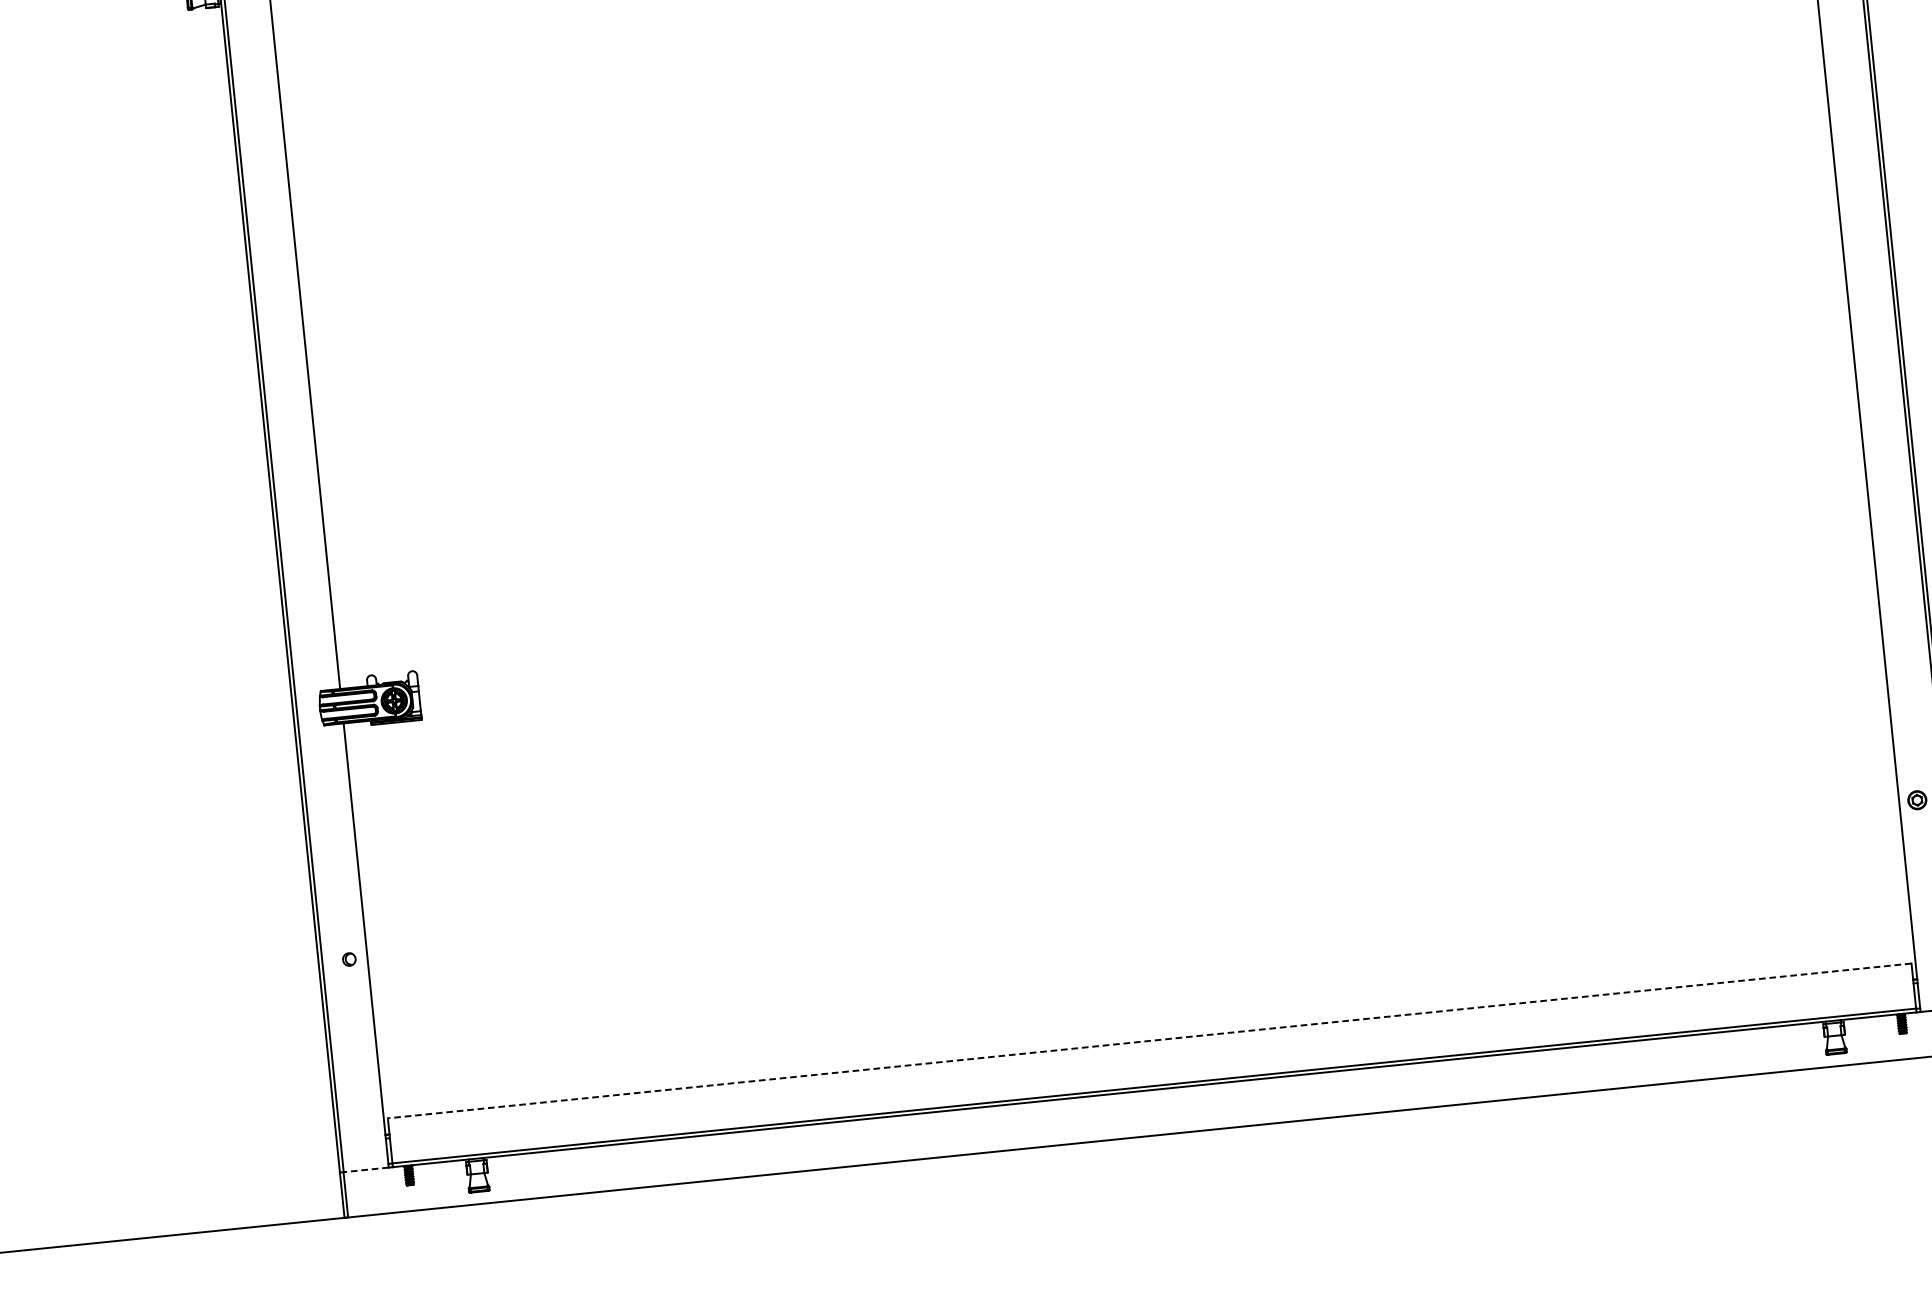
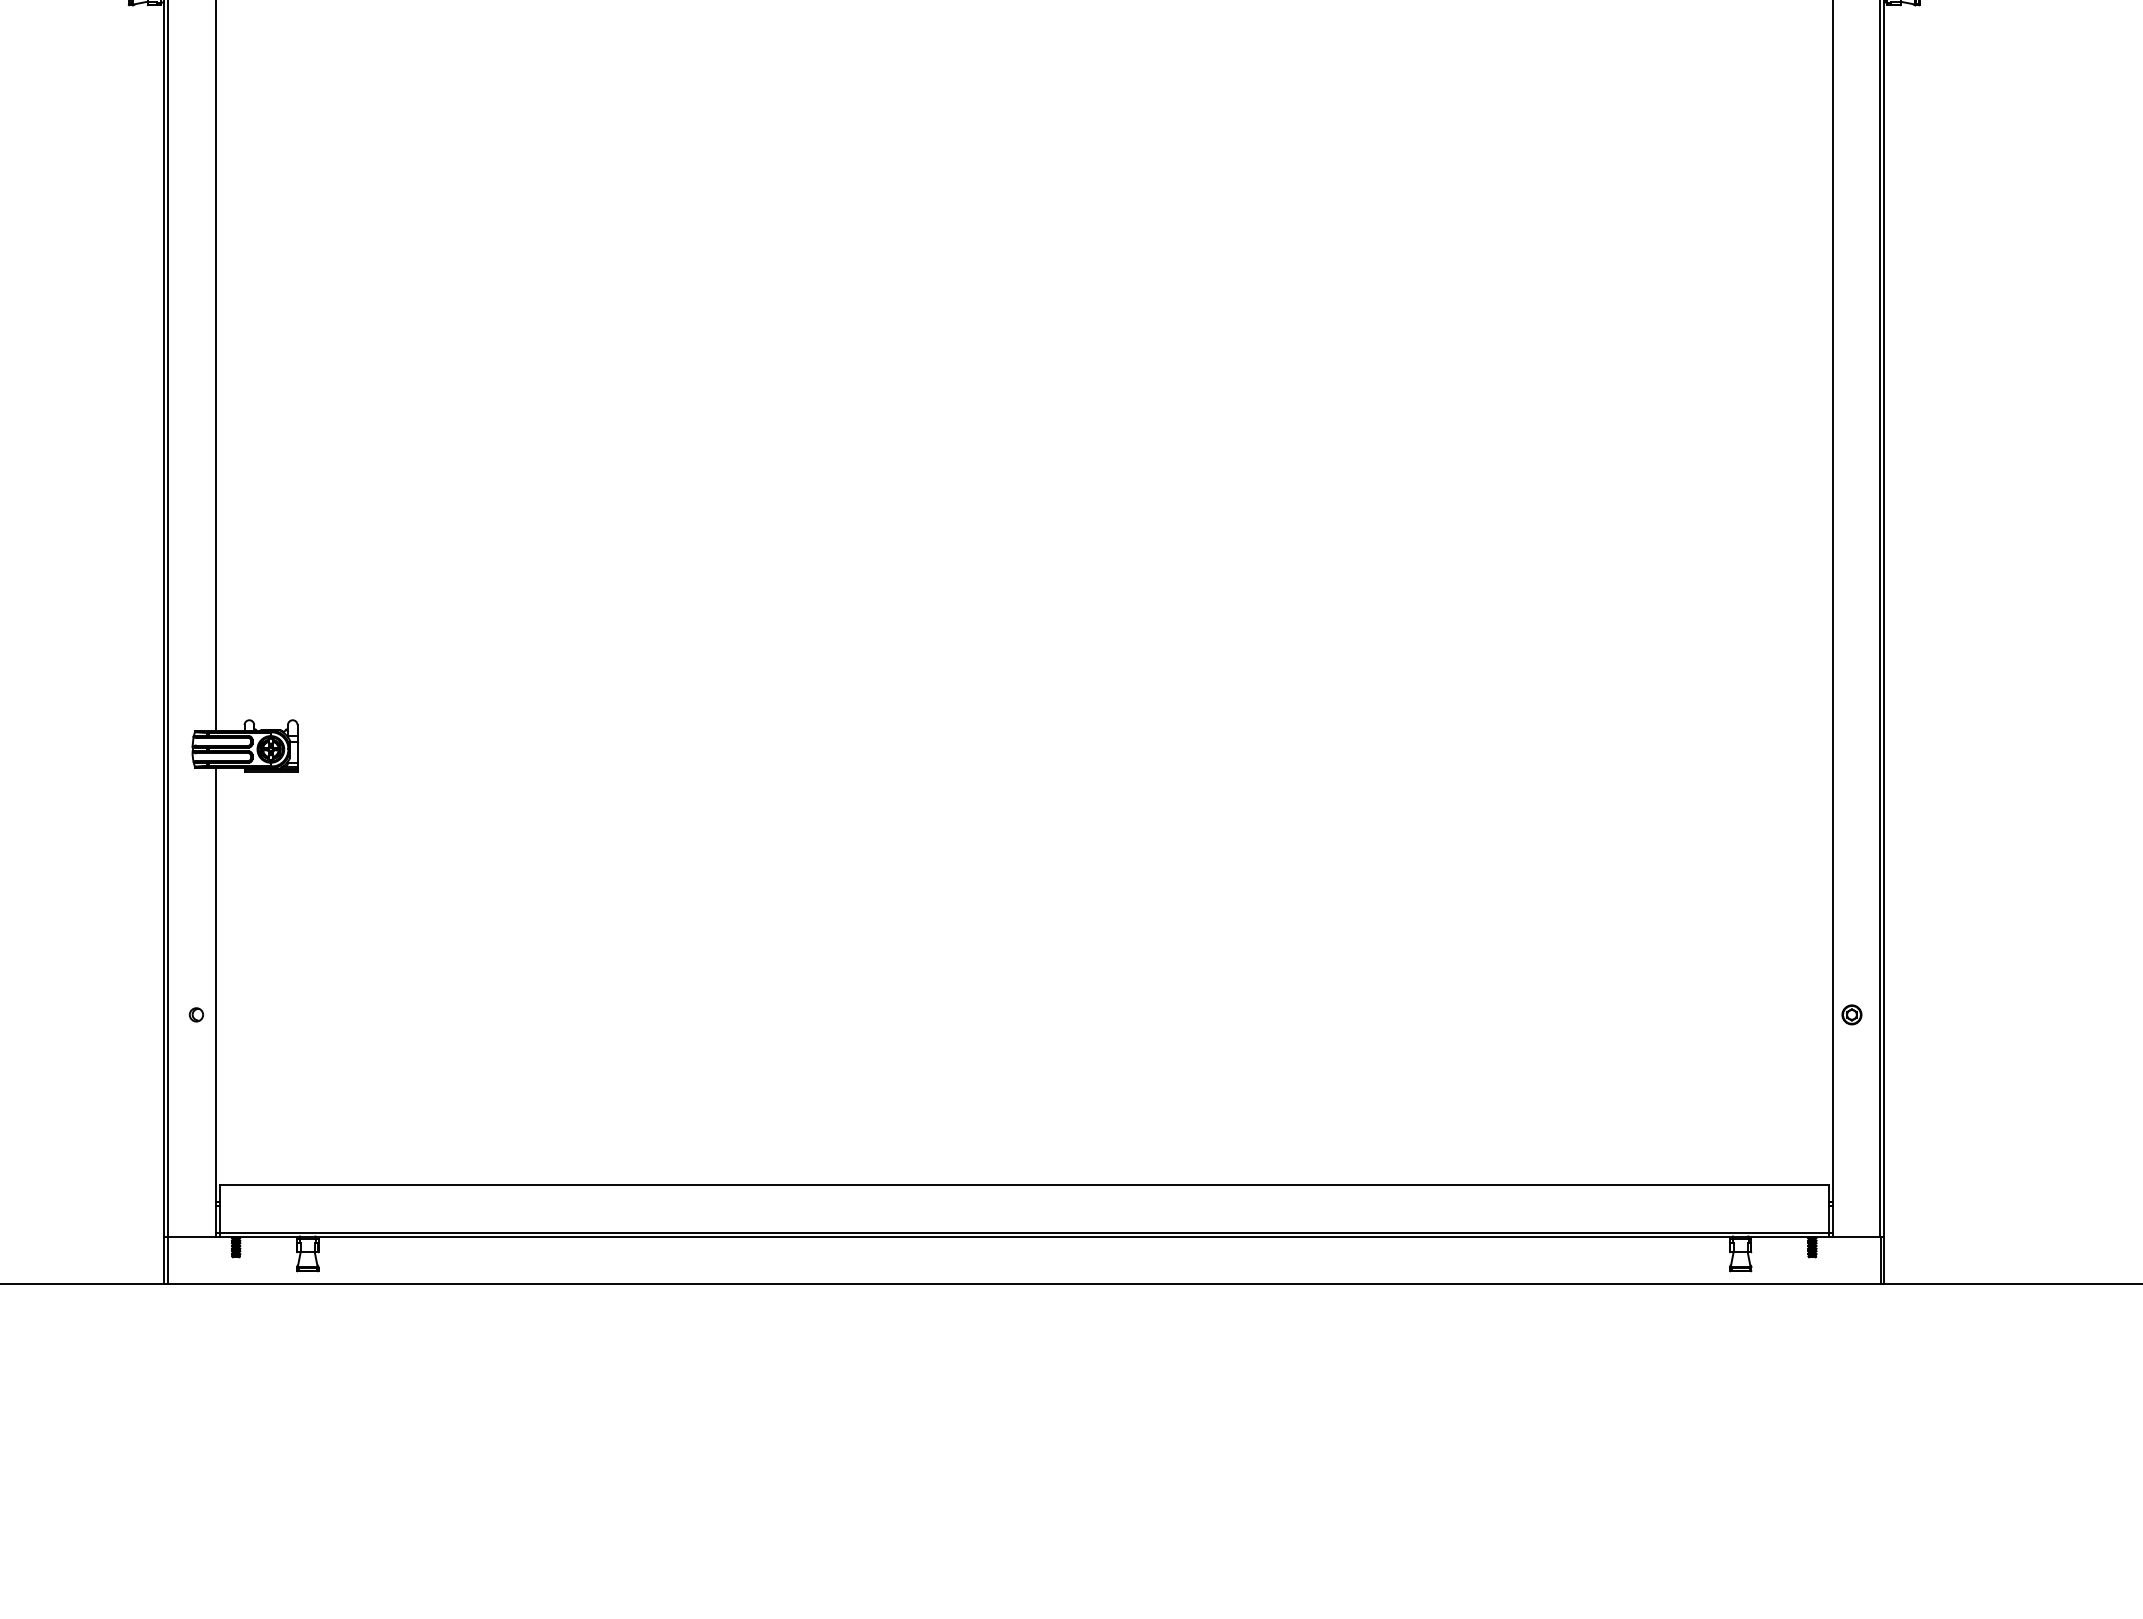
line: (1148, 1040) -> (1023, 1184), dashed -> solid
line: (365, 1169) -> (191, 1236), dashed -> solid

